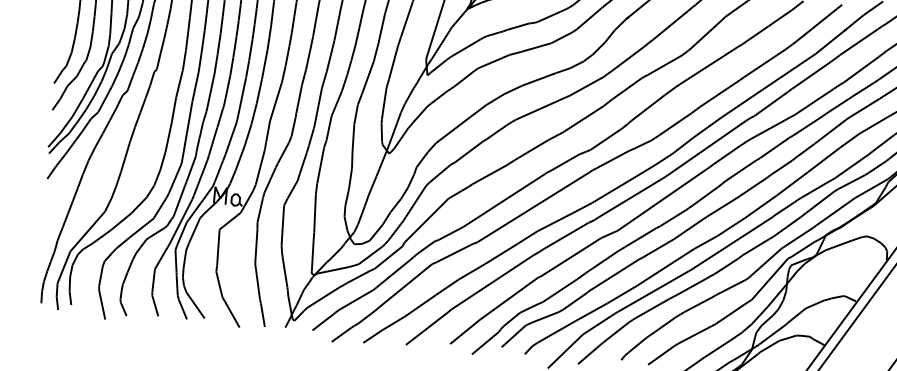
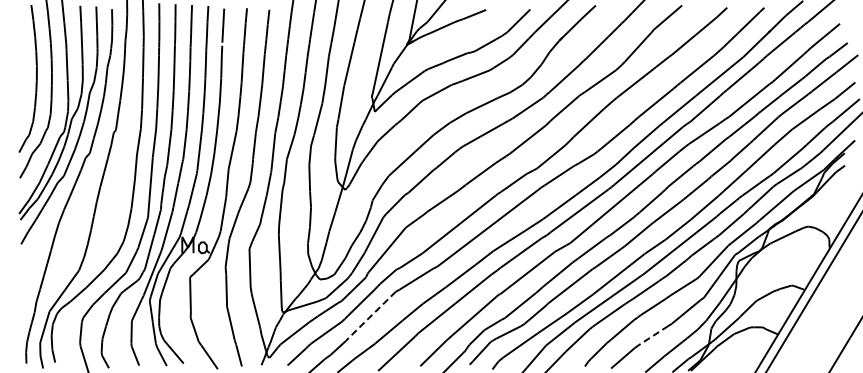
line: (404, 286) -> (371, 315), solid -> dashed
line: (694, 335) -> (652, 336), solid -> dashed

